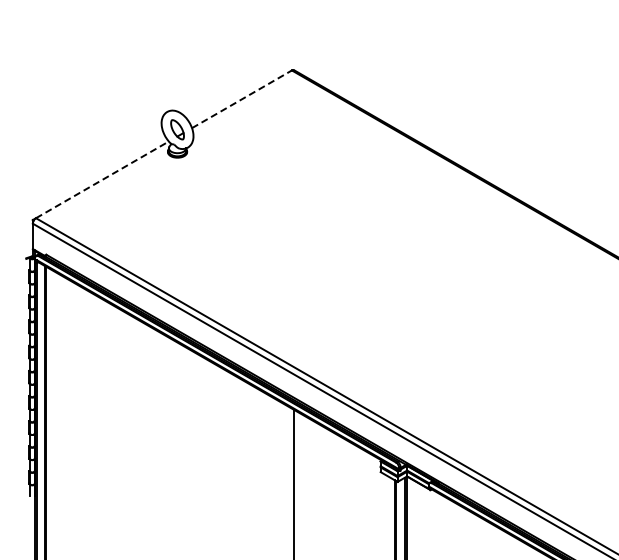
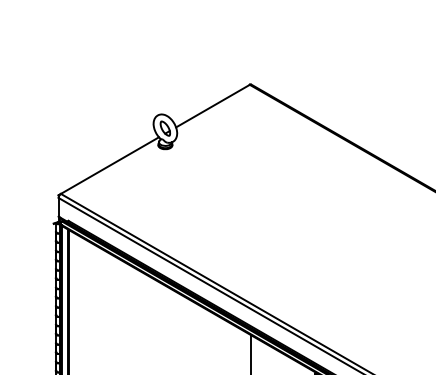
line: (241, 99) -> (212, 106), dashed -> solid
line: (102, 179) -> (109, 165), dashed -> solid

